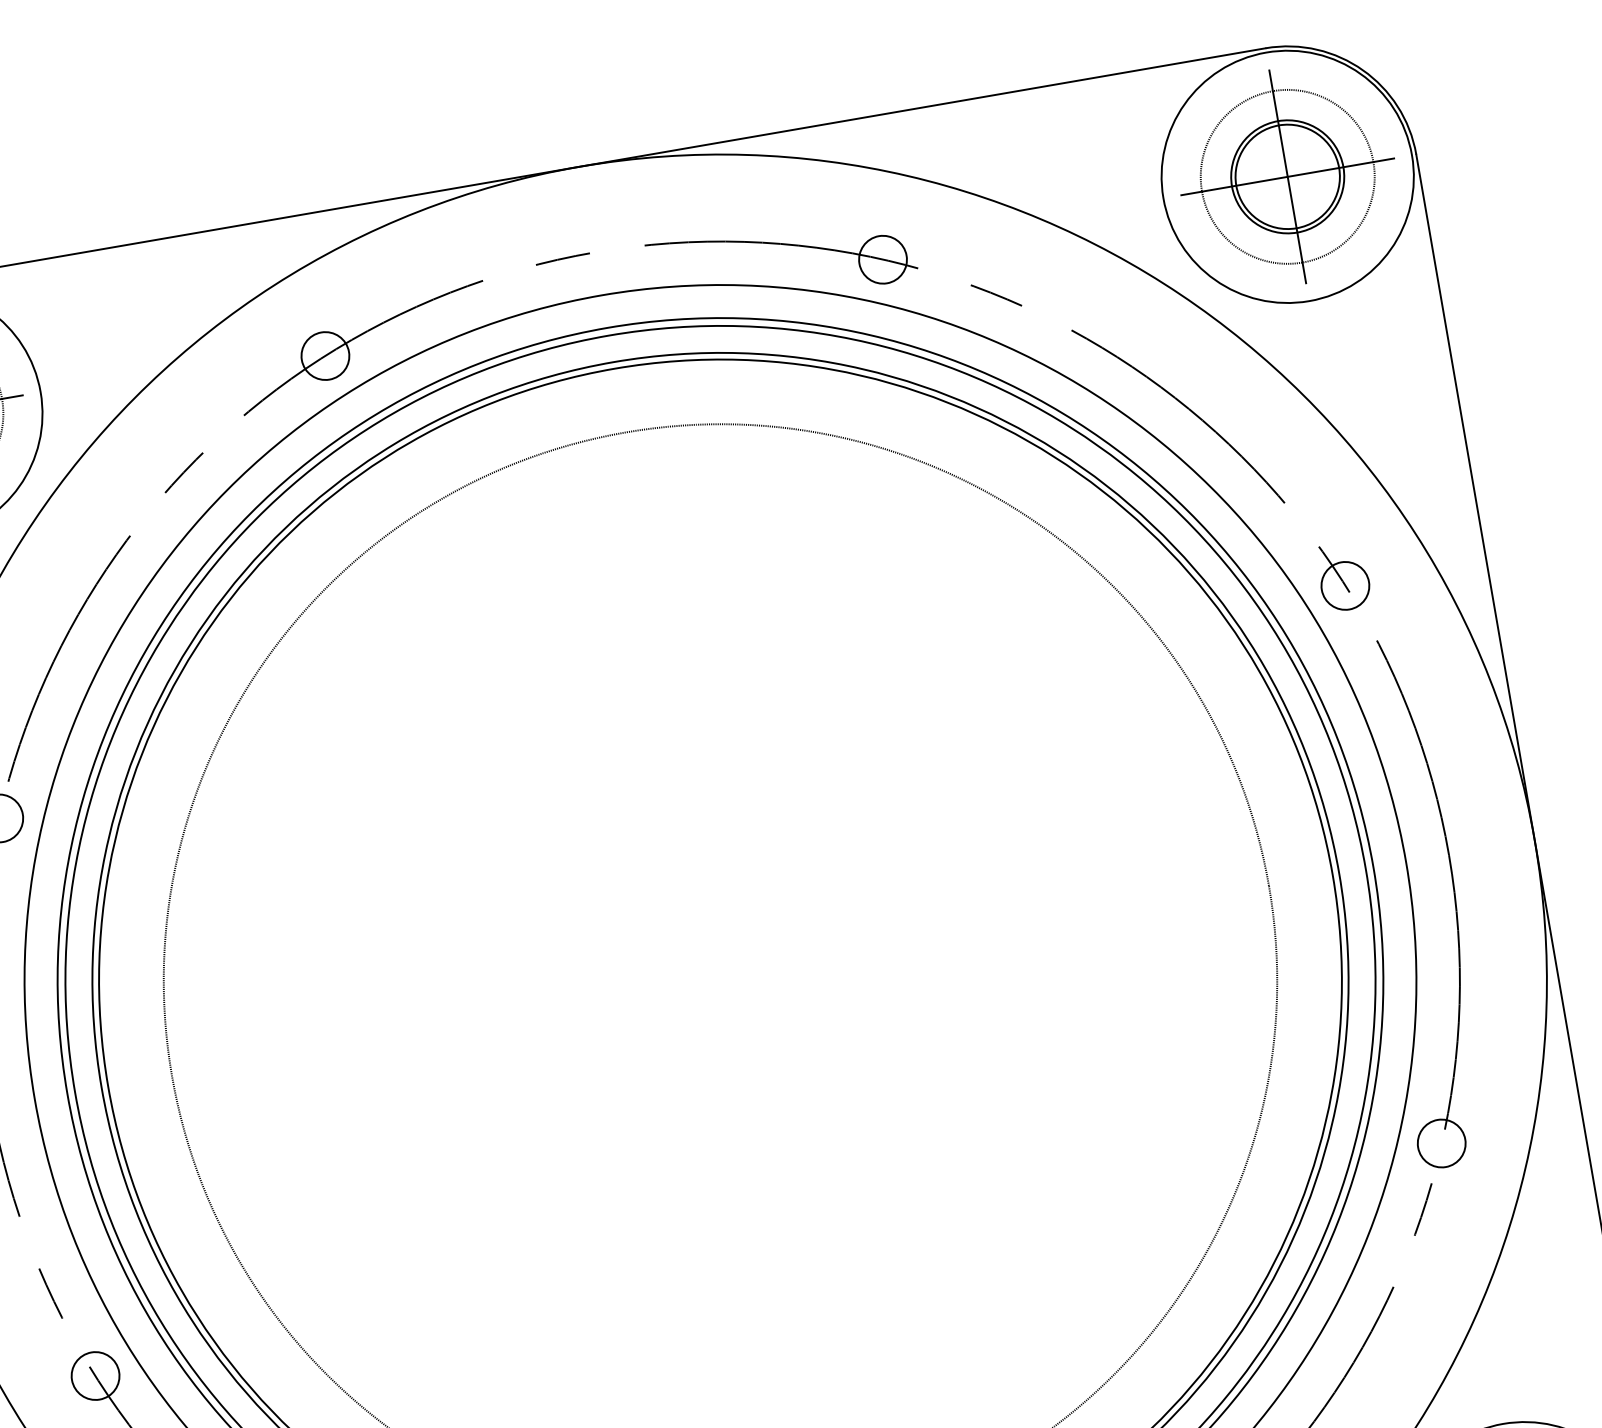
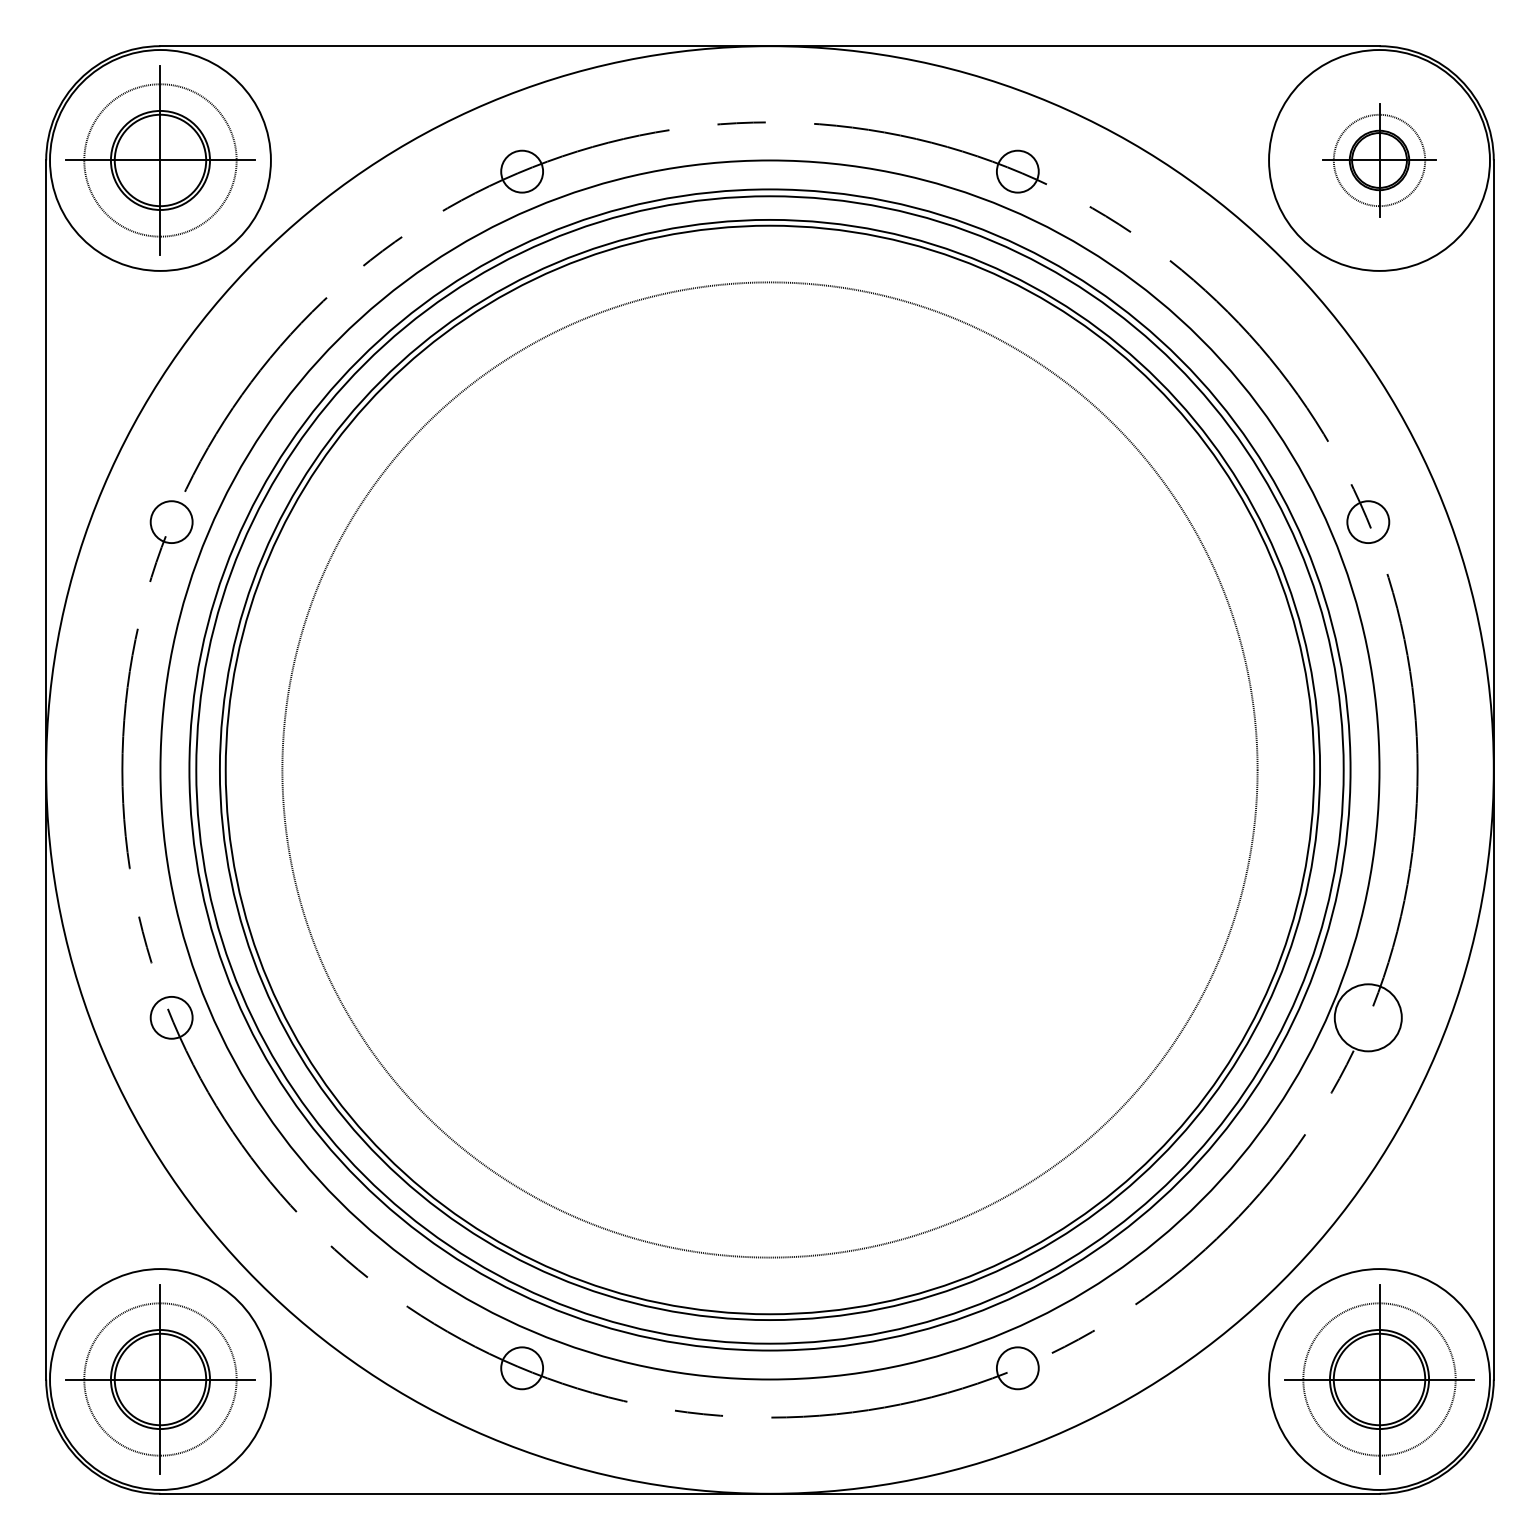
part: (1287, 176) -> (1379, 160), size x0.6
circle: (1441, 1143) -> (1368, 1017), size x1.6

